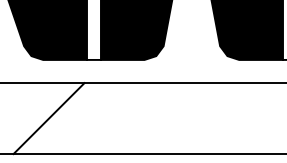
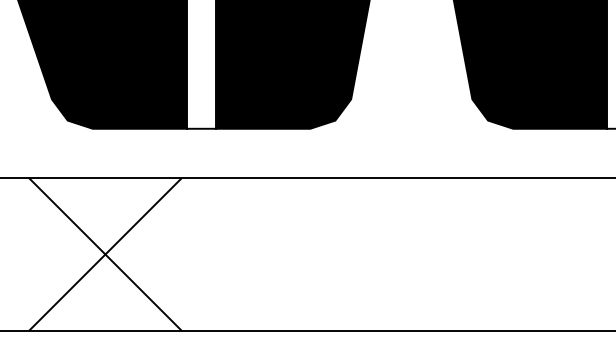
line: (48, 118) -> (104, 254), added

